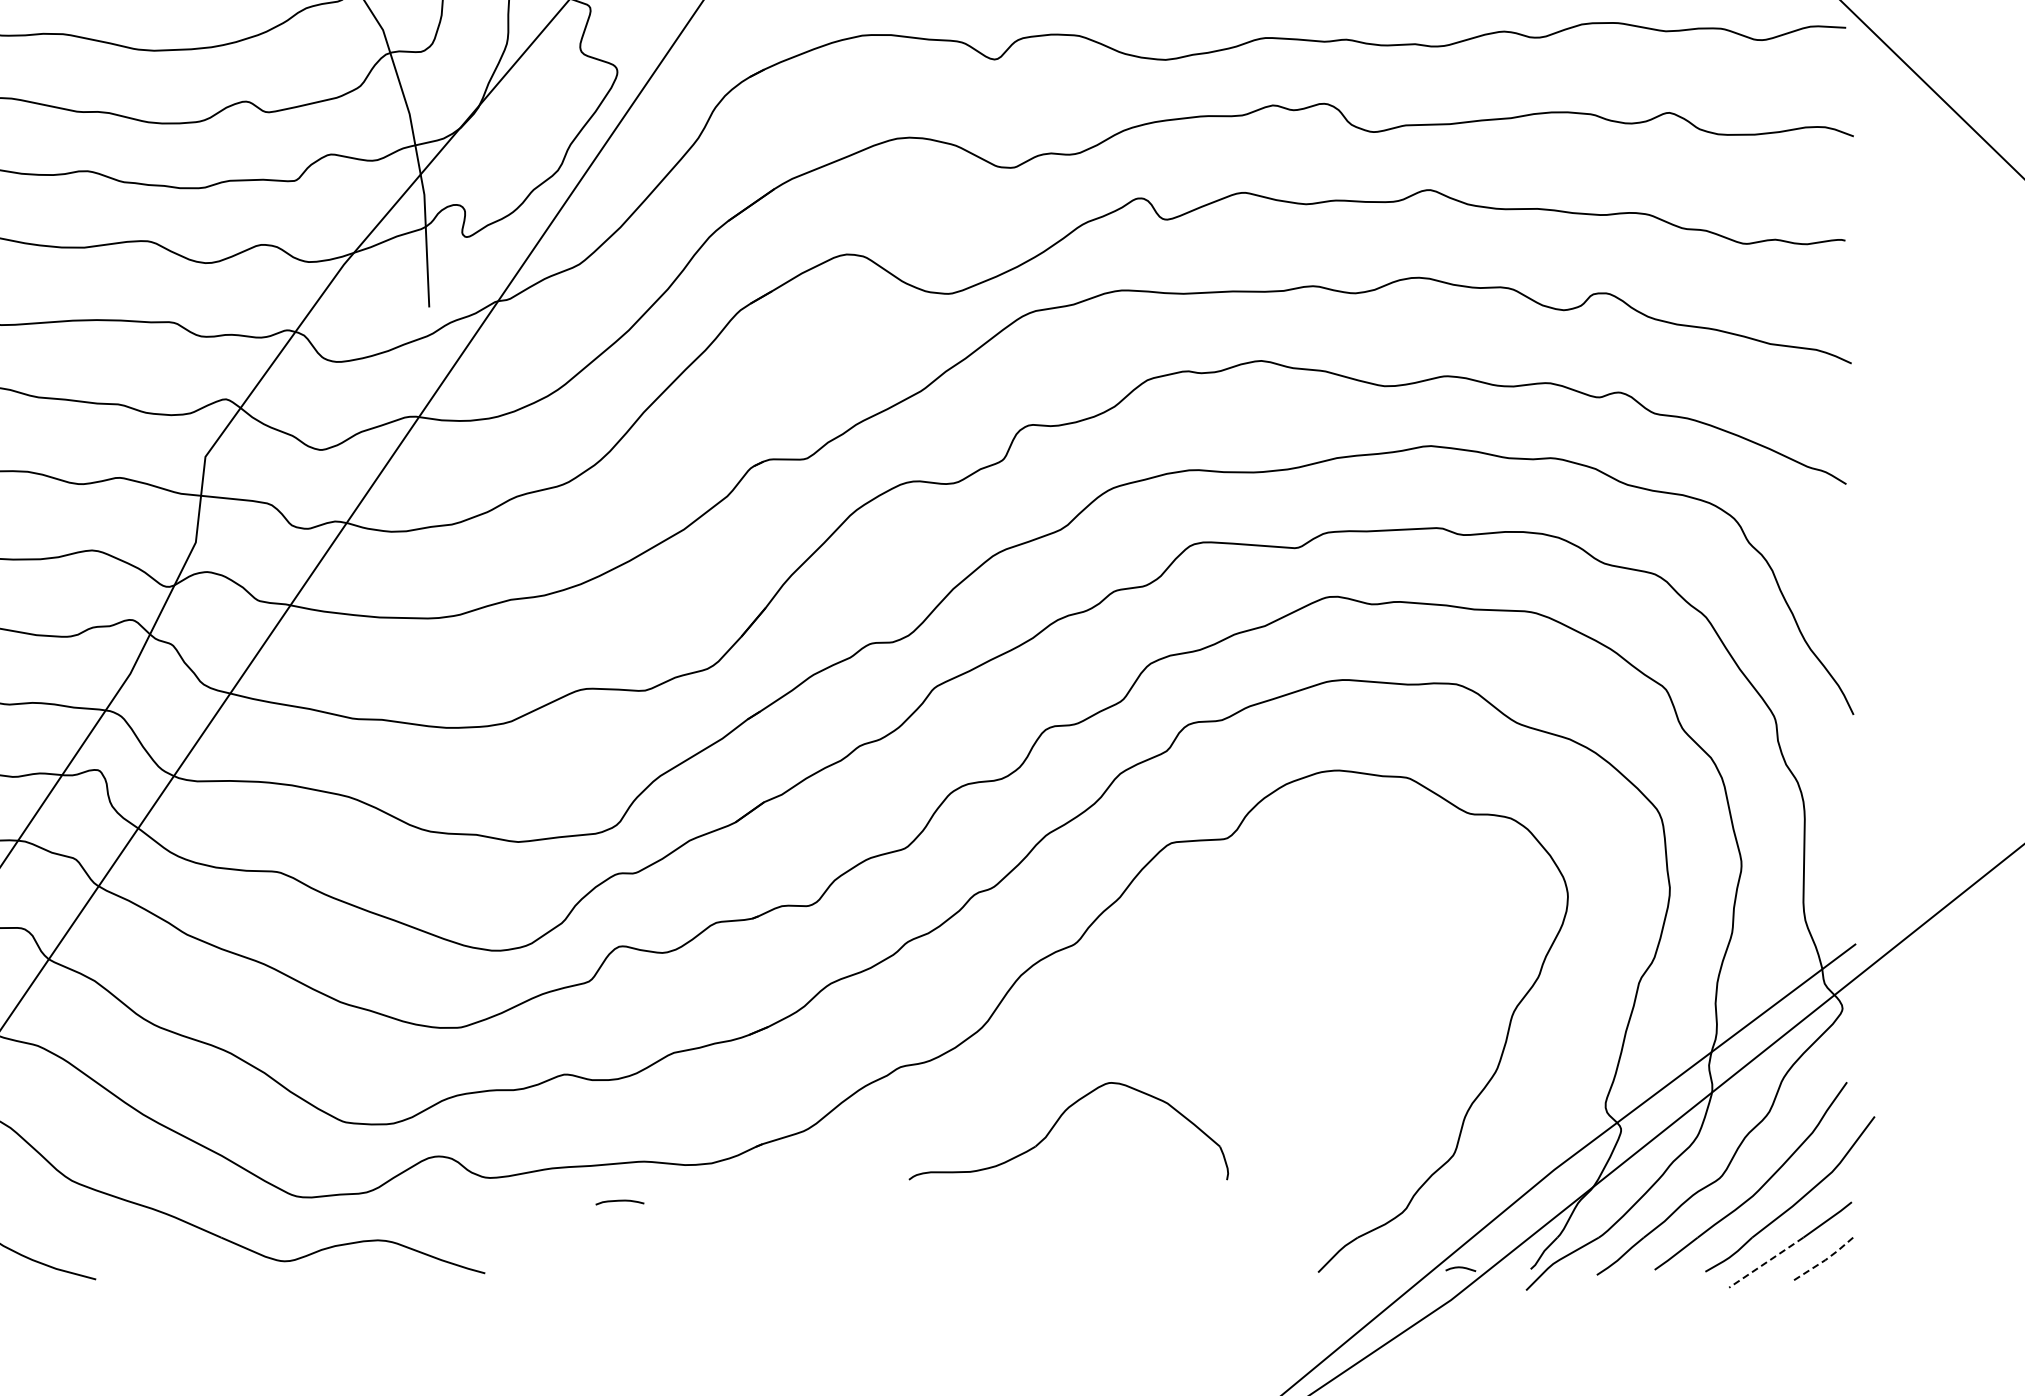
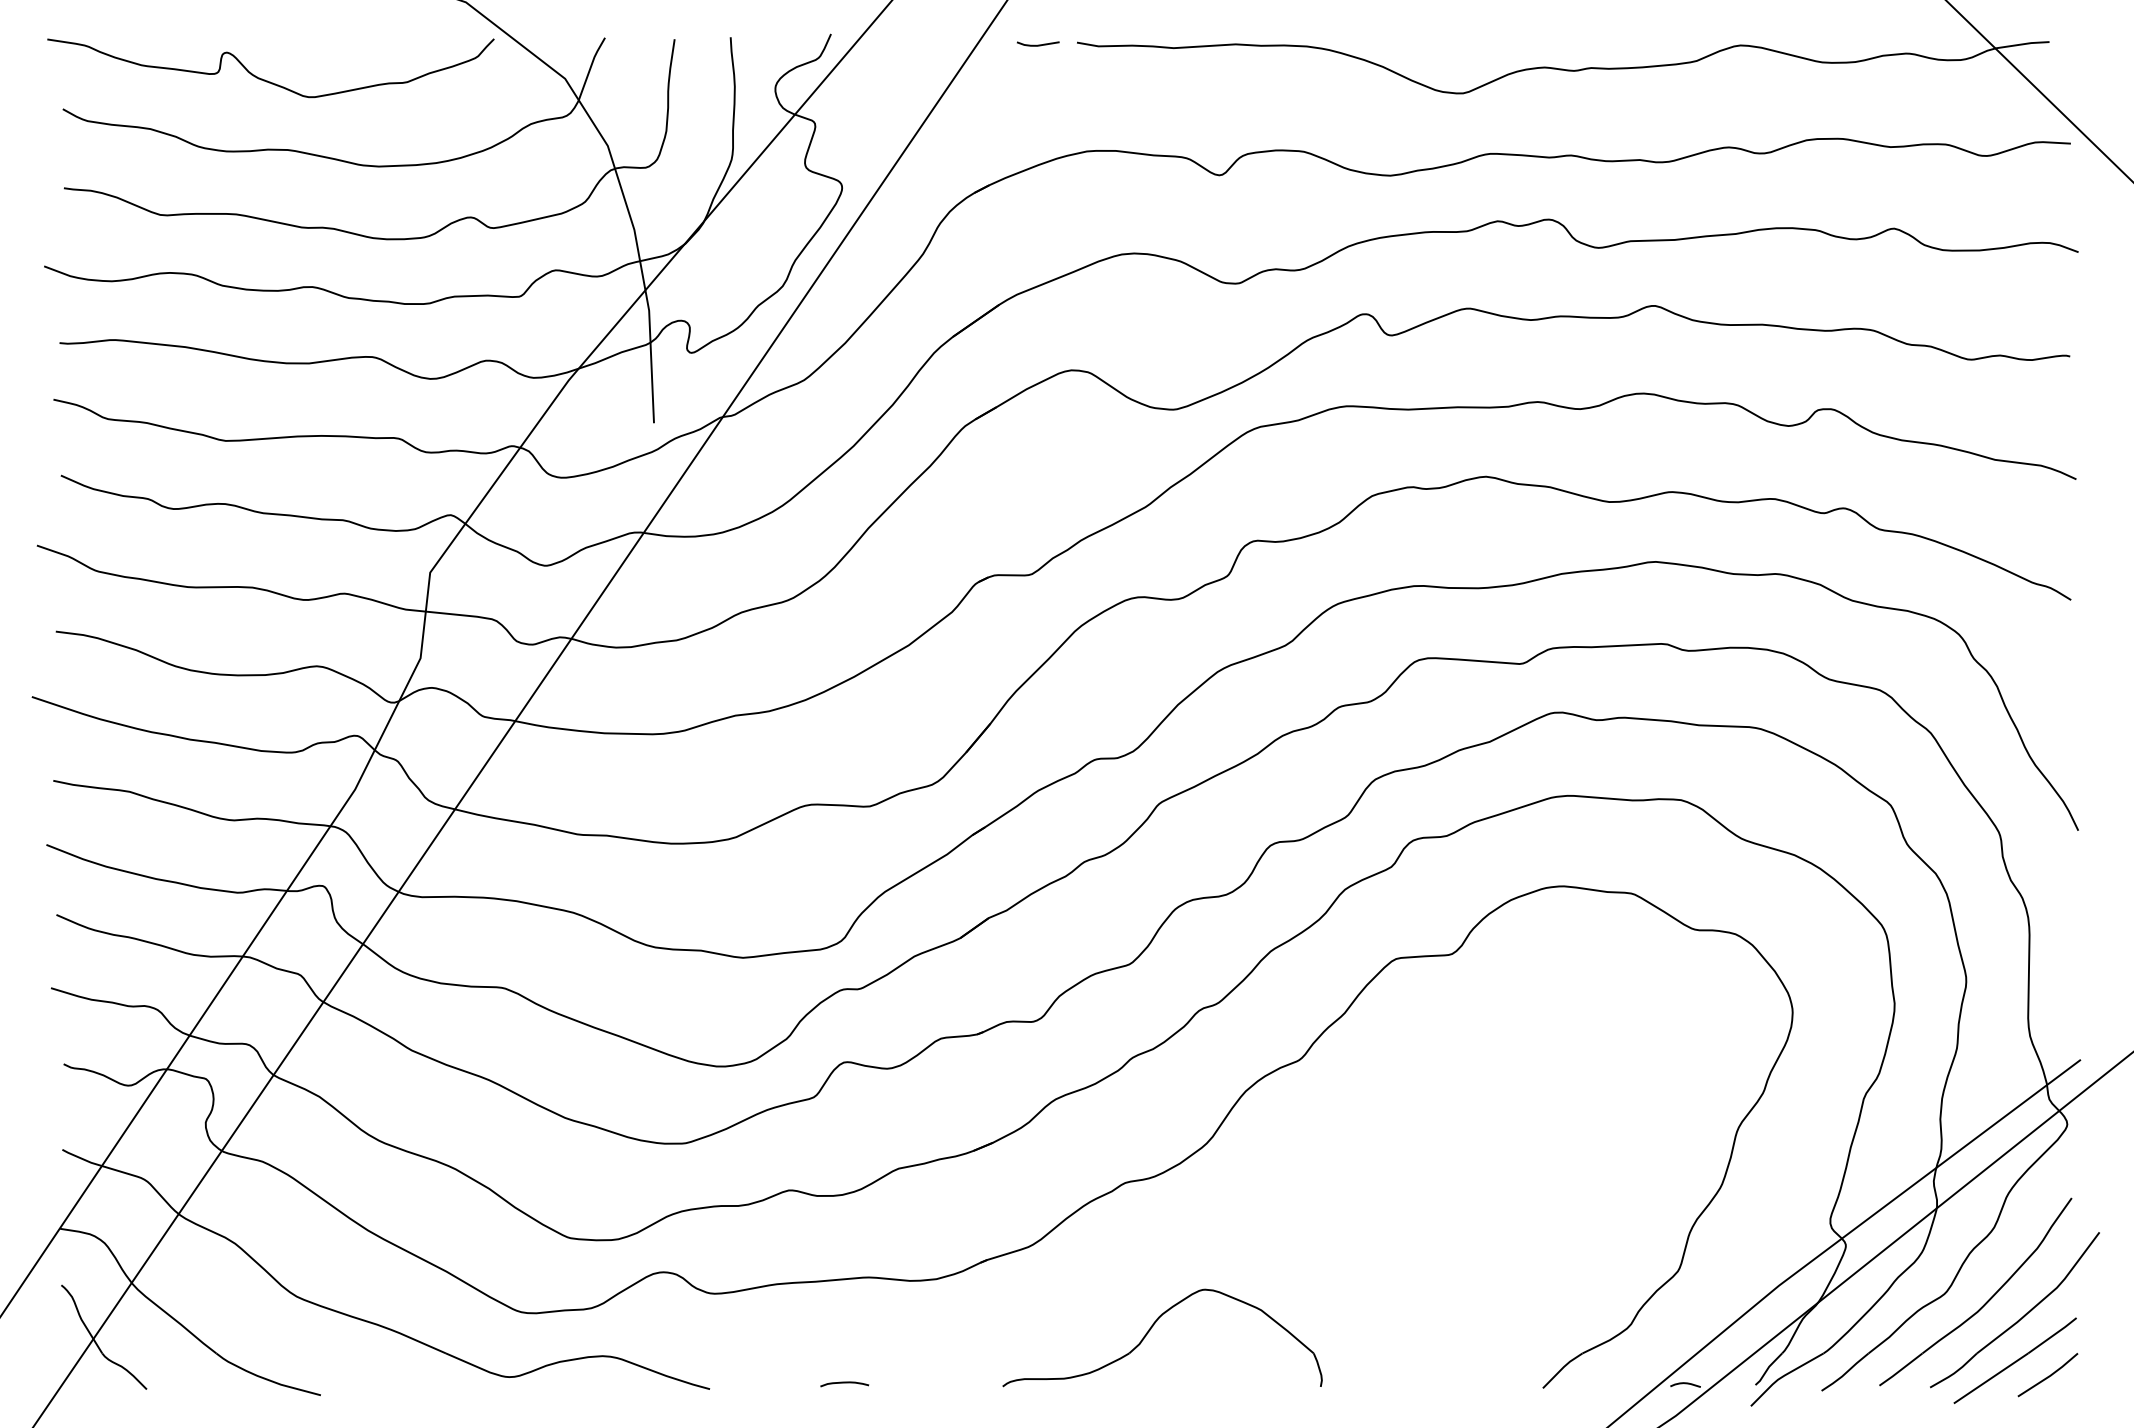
part: (1057, 1122) -> (1151, 1329), moved
curve: (619, 1201) -> (844, 1383), moved
line: (1825, 1259) -> (2050, 1375), dashed -> solid
line: (1766, 1262) -> (1991, 1378), dashed -> solid

